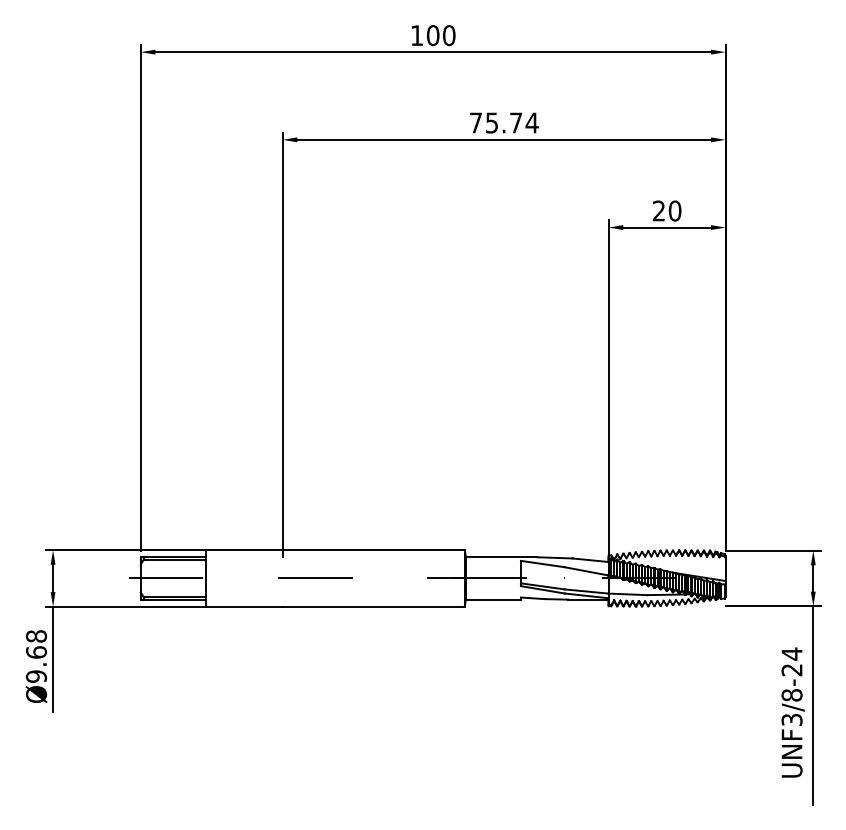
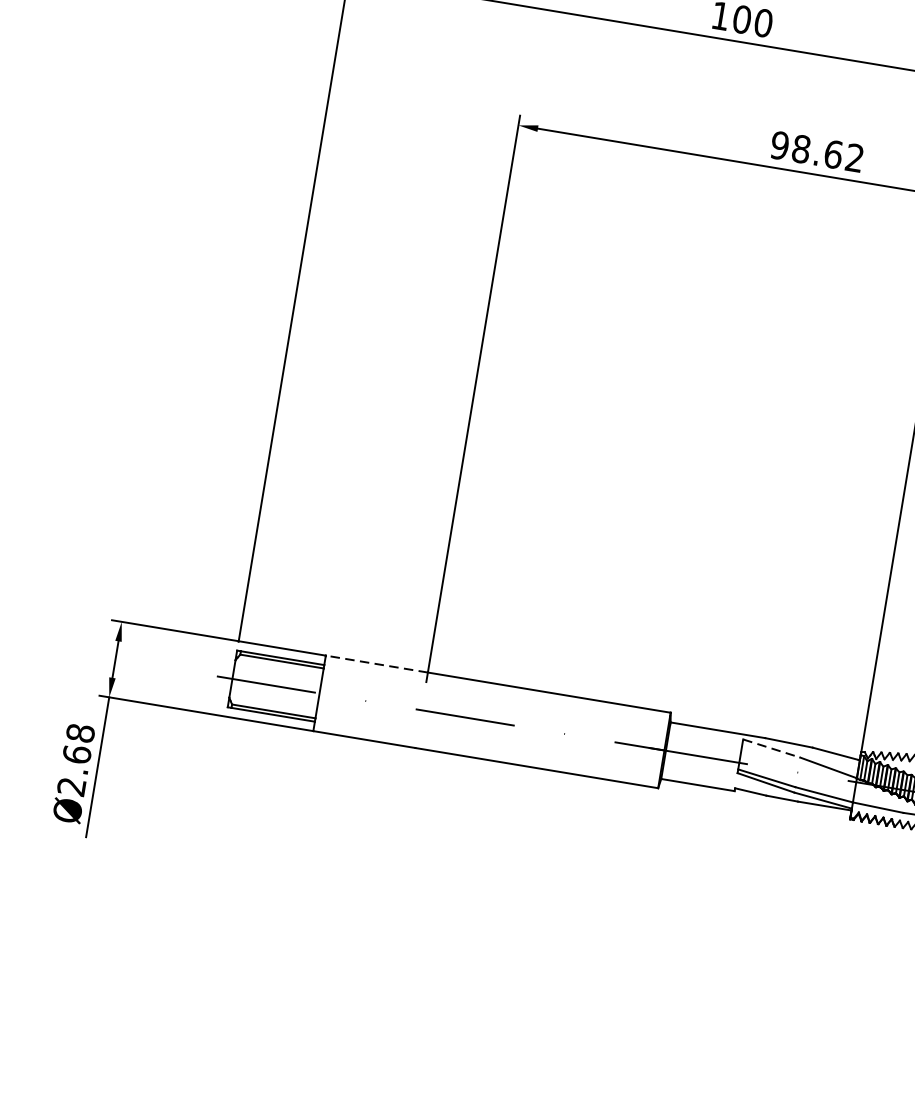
text: (503, 122) -> (816, 151), 75.74 -> 98.62
line: (243, 550) -> (375, 664), solid -> dashed
line: (543, 564) -> (772, 749), solid -> dashed
text: (36, 676) -> (71, 786), Ø9.68 -> Ø2.68

